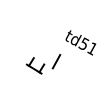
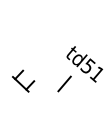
line: (56, 61) -> (64, 83), moved

